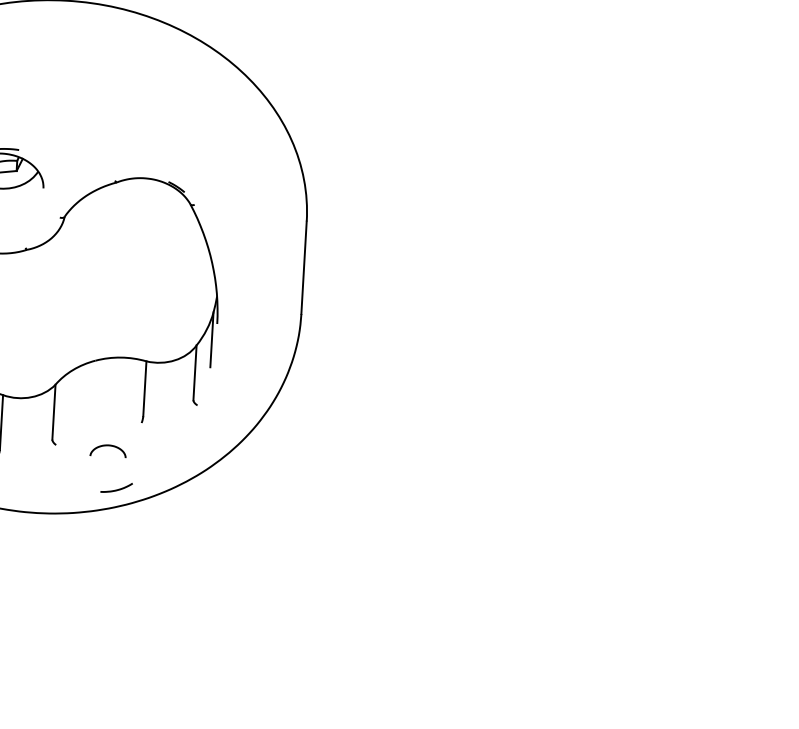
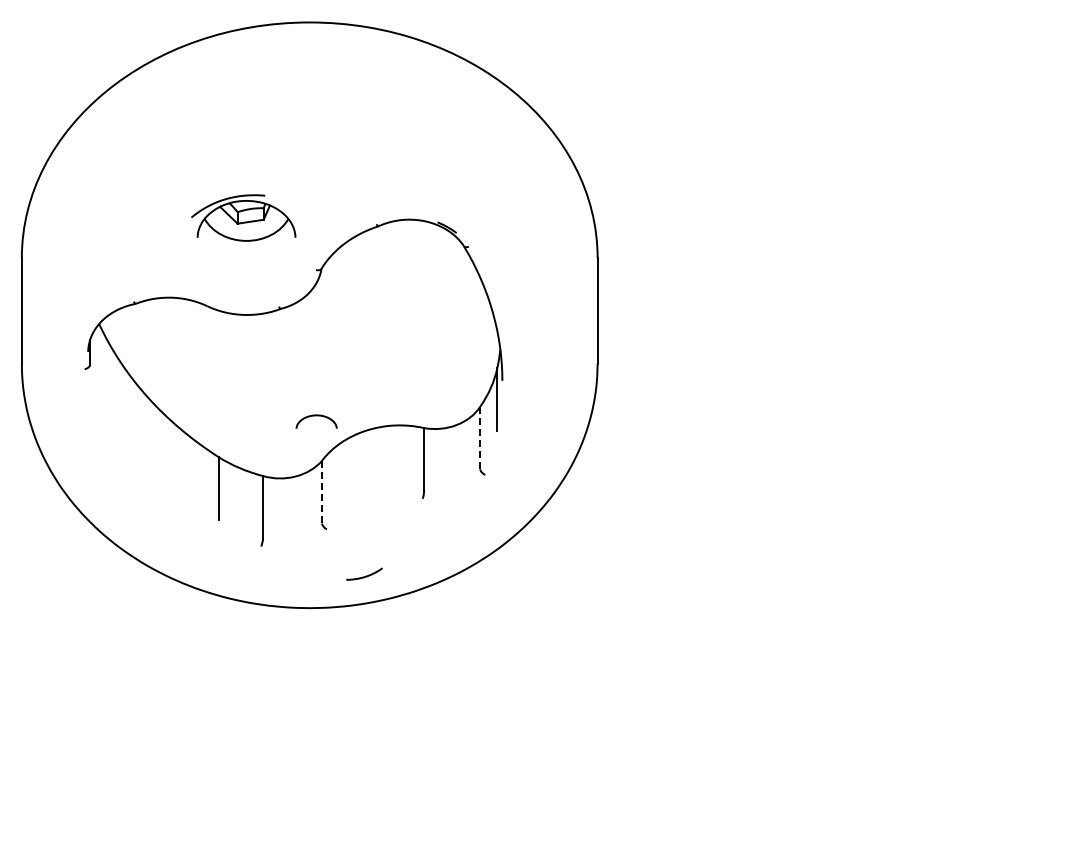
line: (195, 373) -> (480, 438), solid -> dashed
line: (54, 412) -> (322, 492), solid -> dashed
curve: (108, 446) -> (316, 416), moved
curve: (117, 489) -> (365, 575), moved

